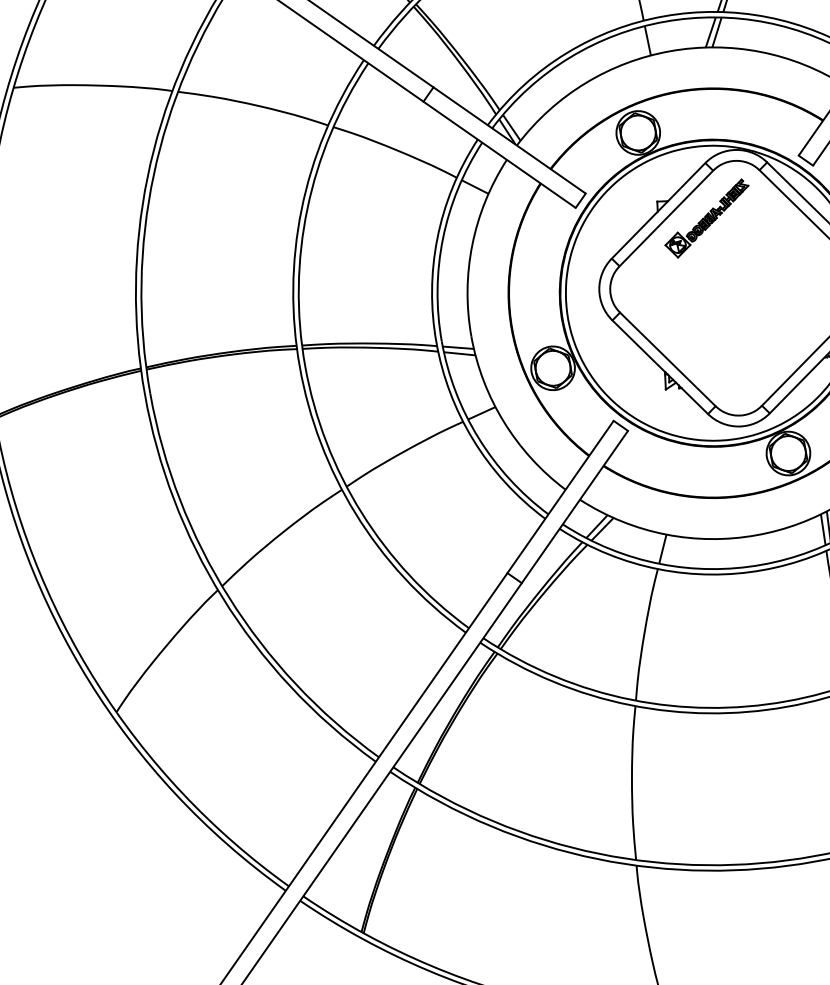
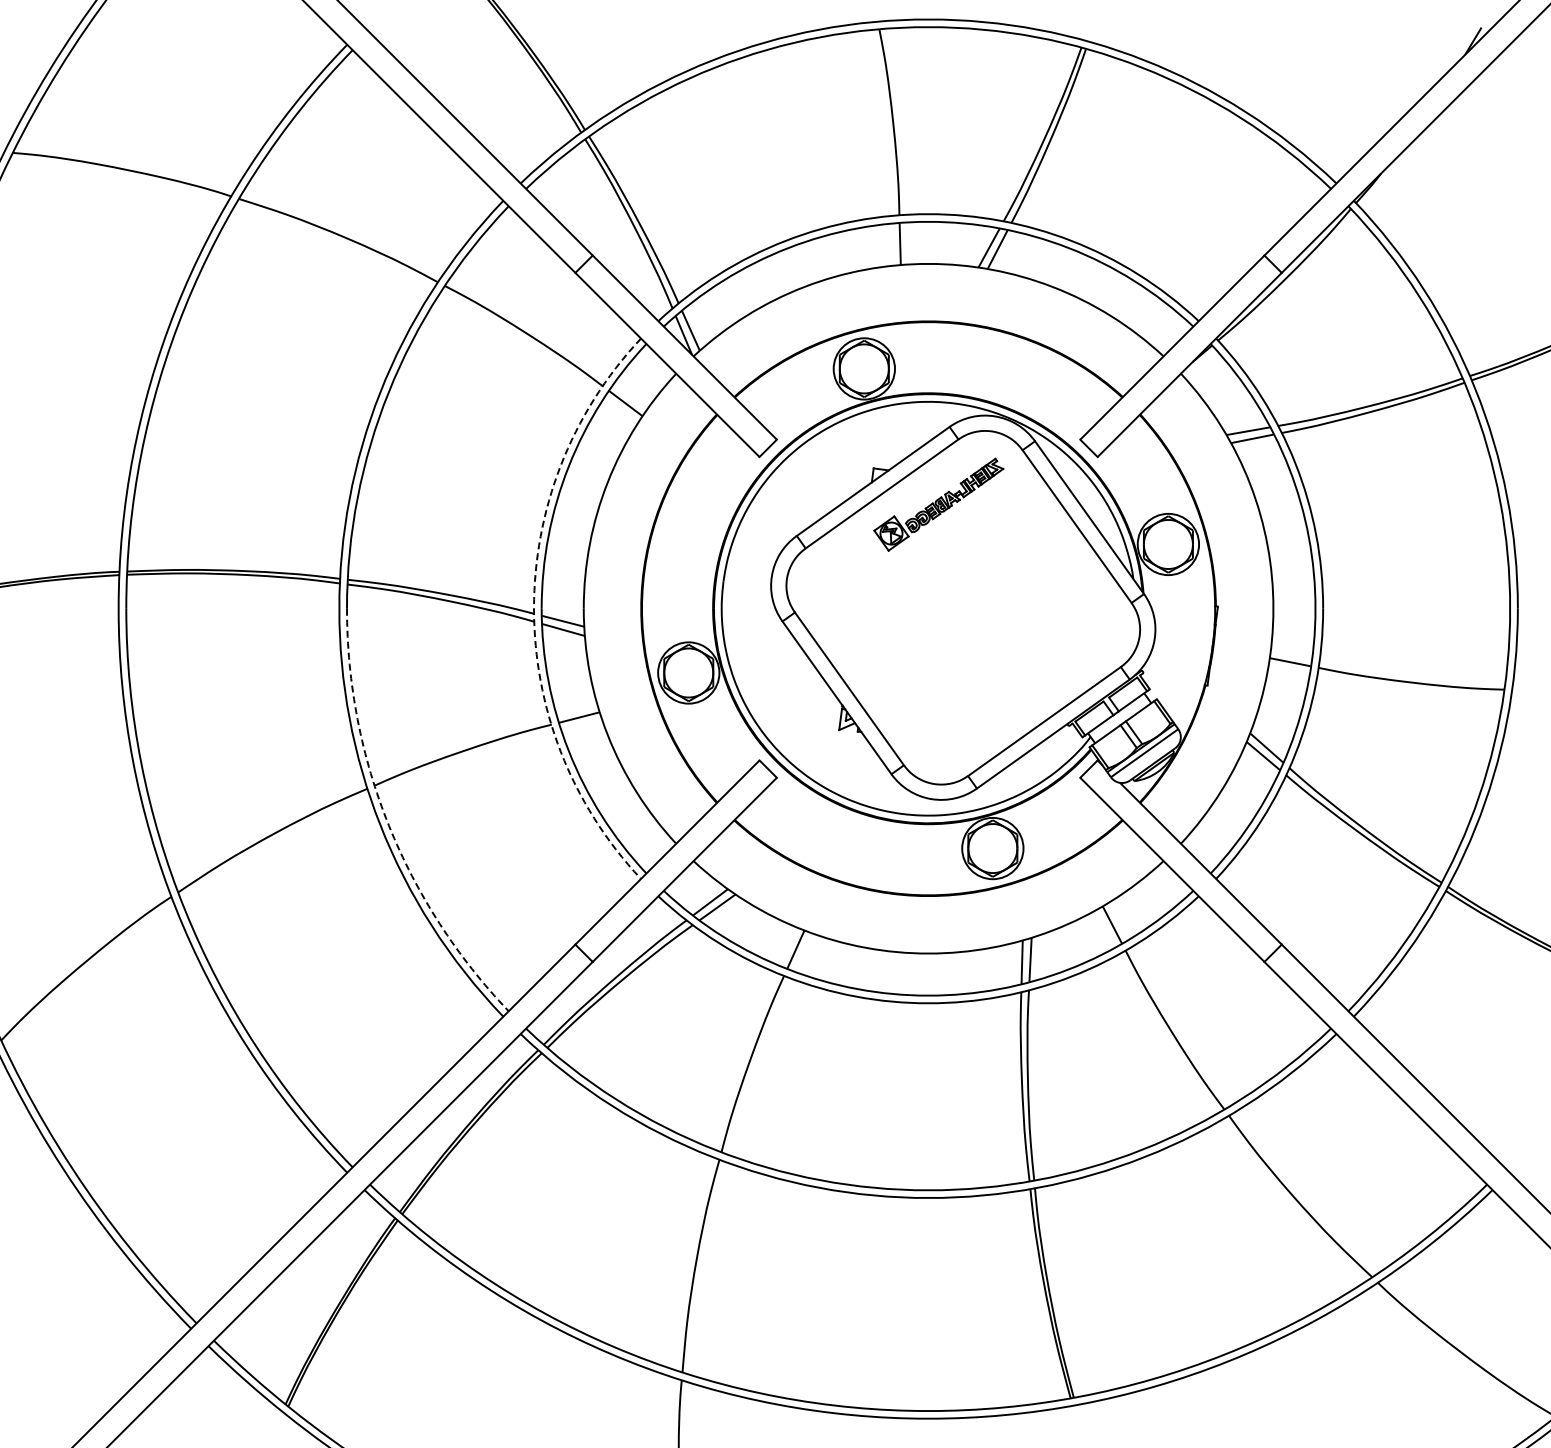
arc: (436, 342) -> (534, 608), solid -> dashed
arc: (361, 512) -> (388, 825), solid -> dashed

